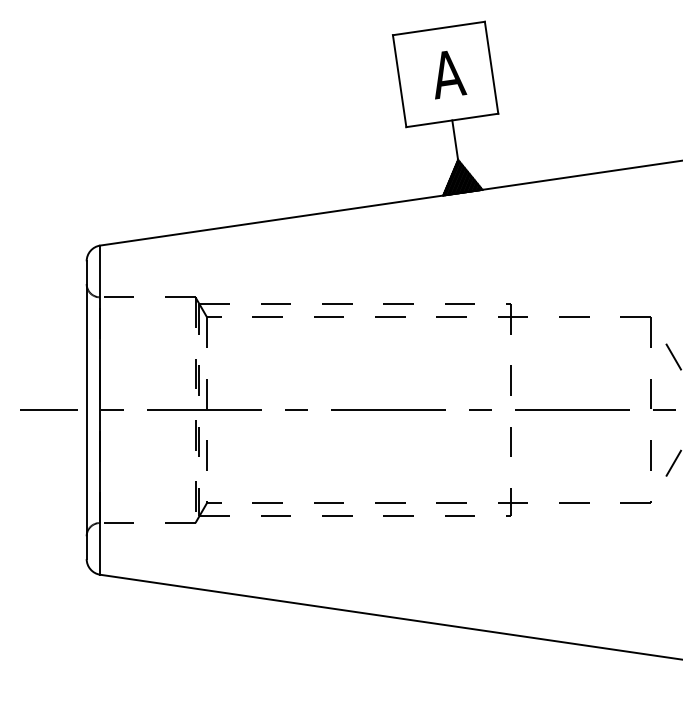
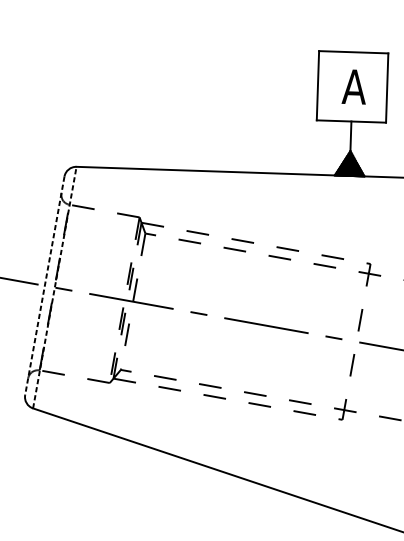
line: (86, 410) -> (44, 286), solid -> dashed
line: (100, 410) -> (54, 287), solid -> dashed

